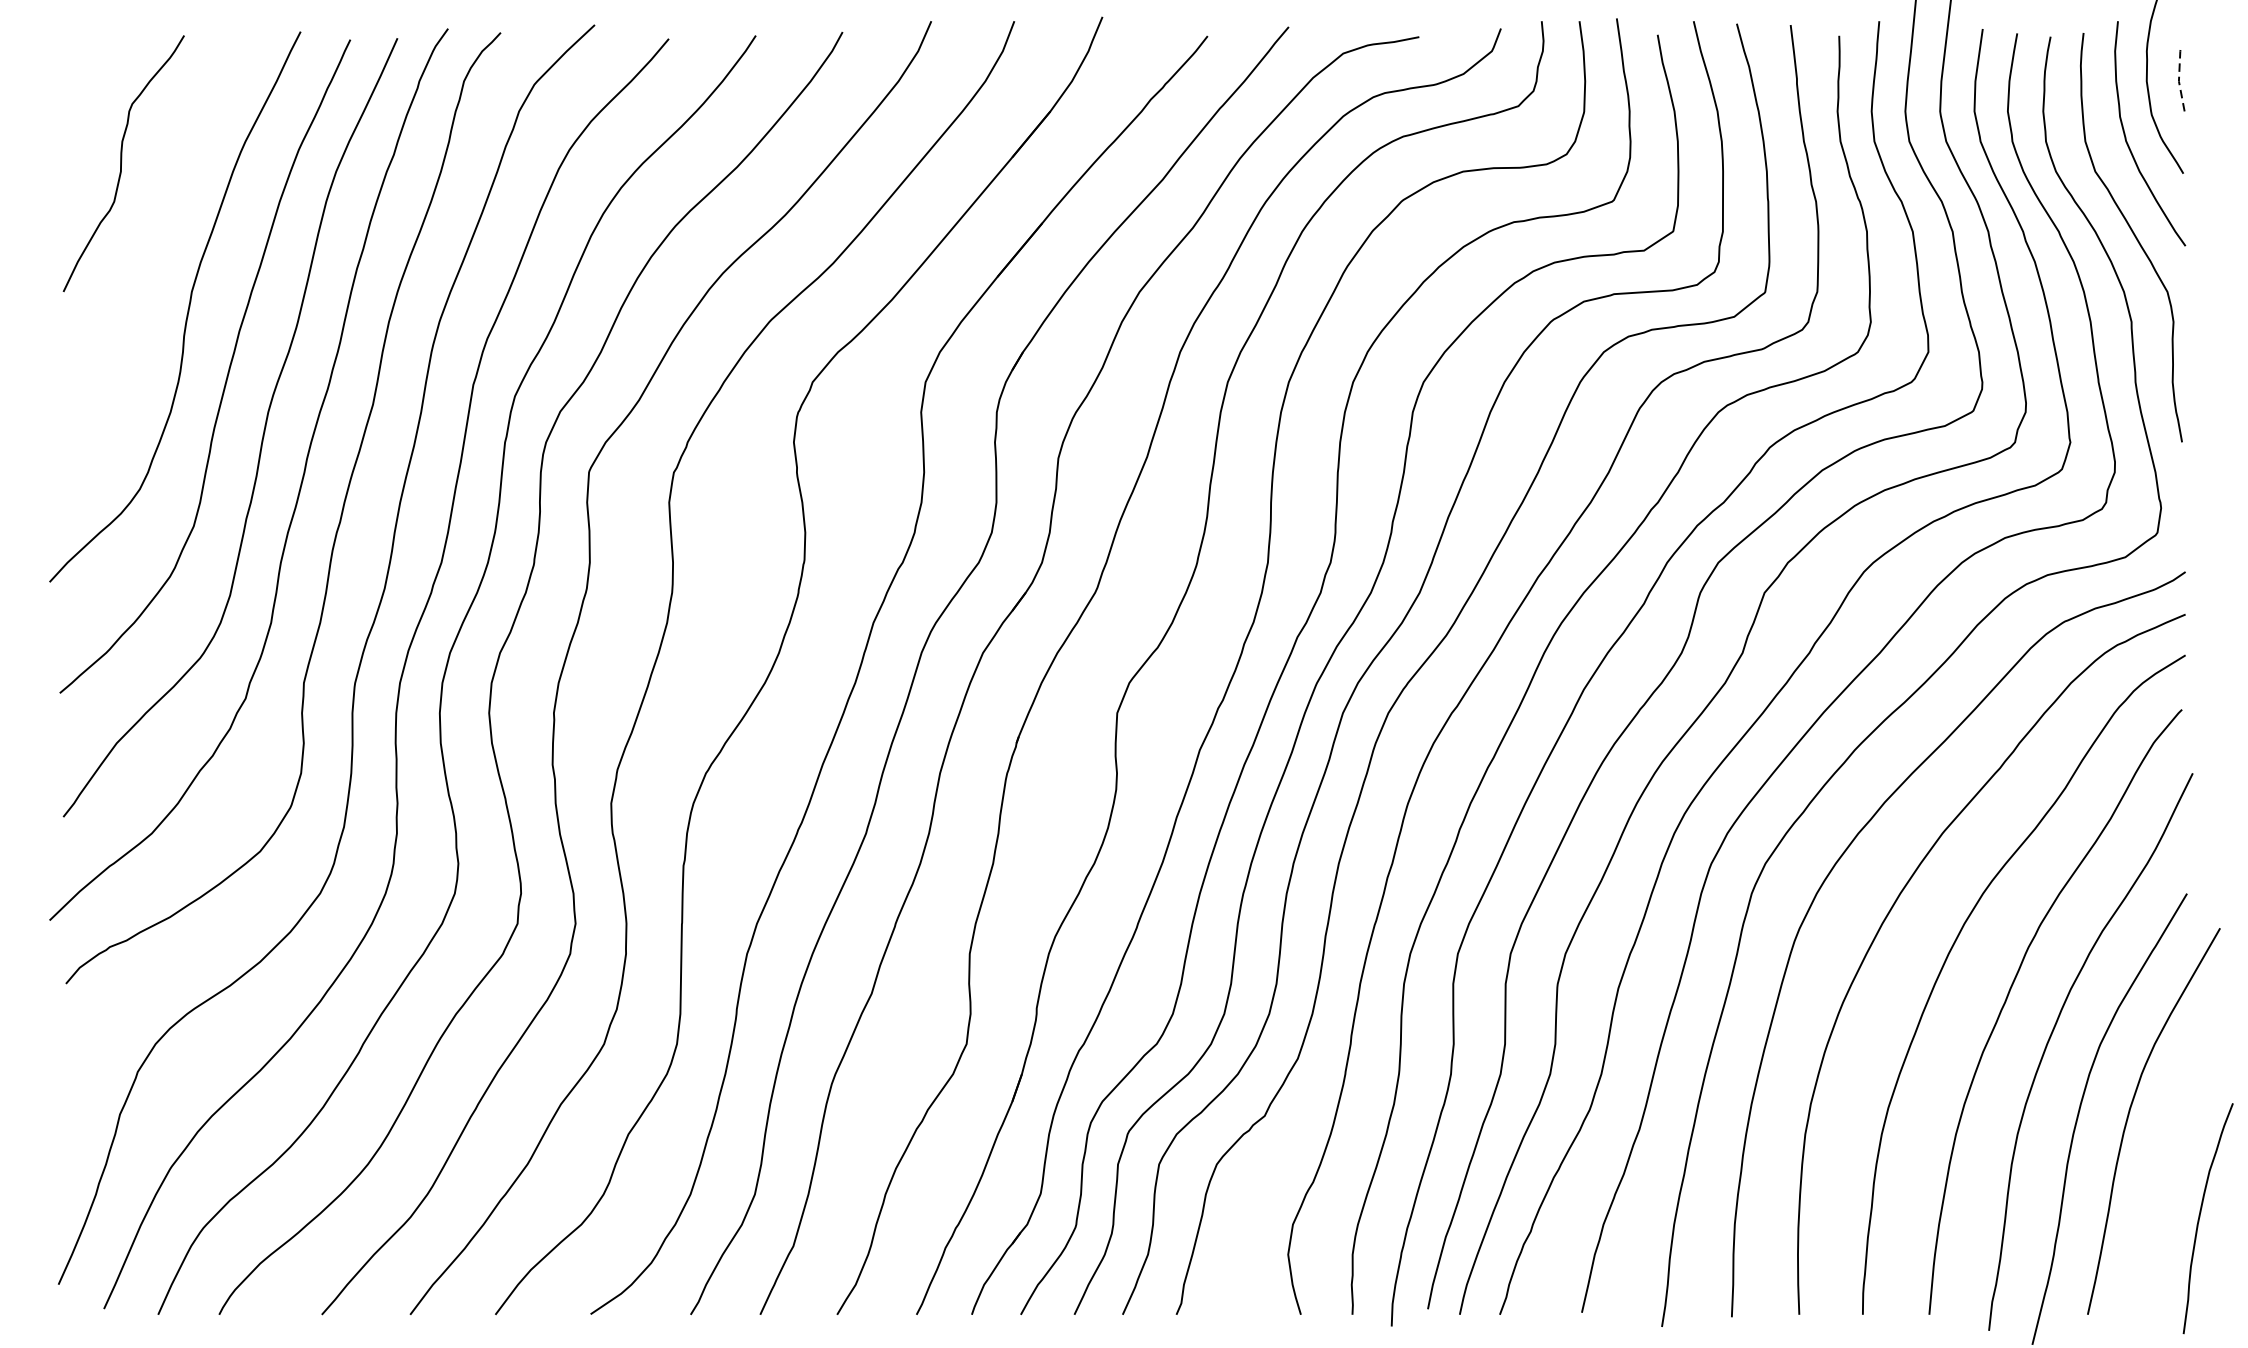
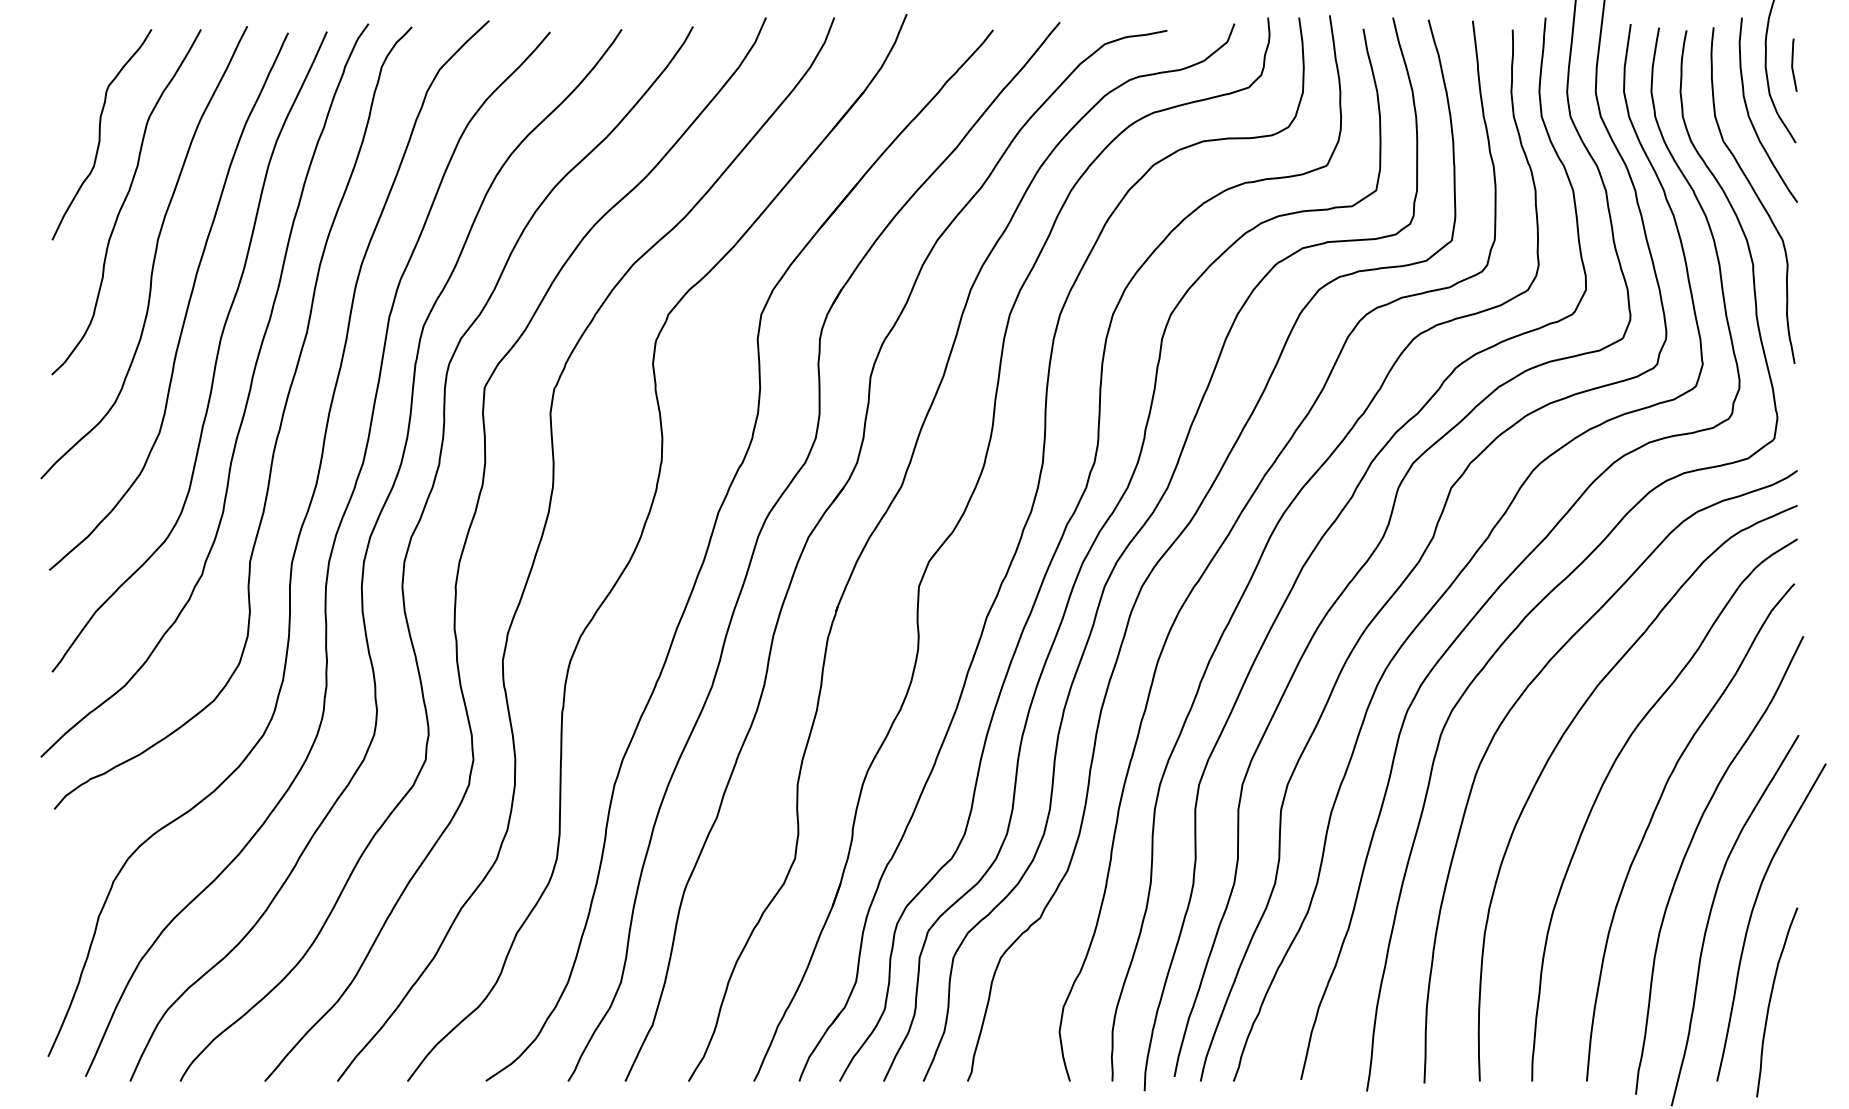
line: (2179, 79) -> (1792, 65), dashed -> solid
curve: (152, 244) -> (125, 201), added
curve: (2201, 1215) -> (1771, 999), moved

